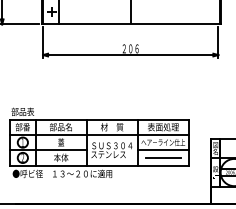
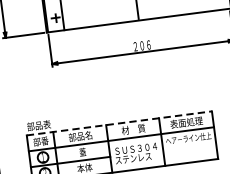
line: (99, 119) -> (119, 123), solid -> dashed
line: (162, 150) -> (188, 146), removed
line: (163, 157) -> (190, 154), removed

